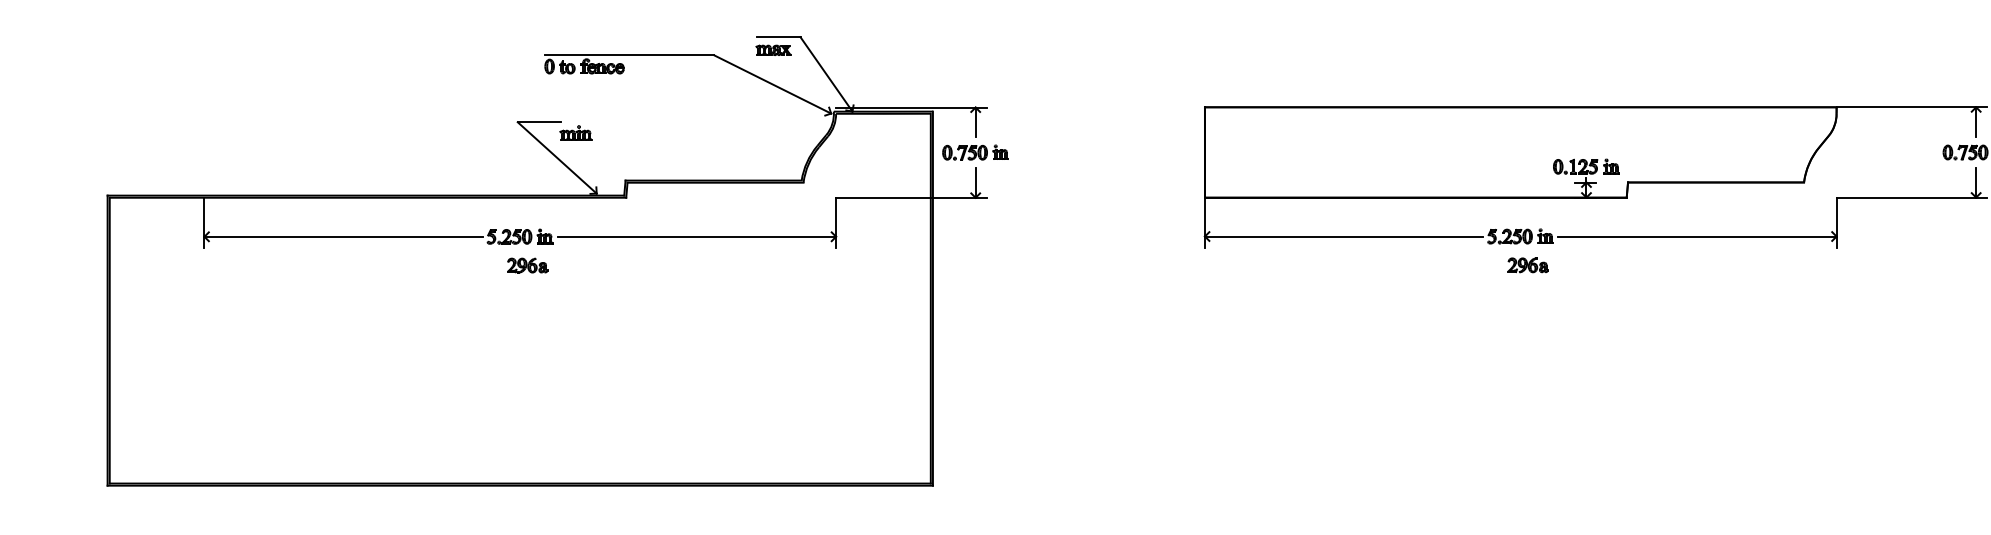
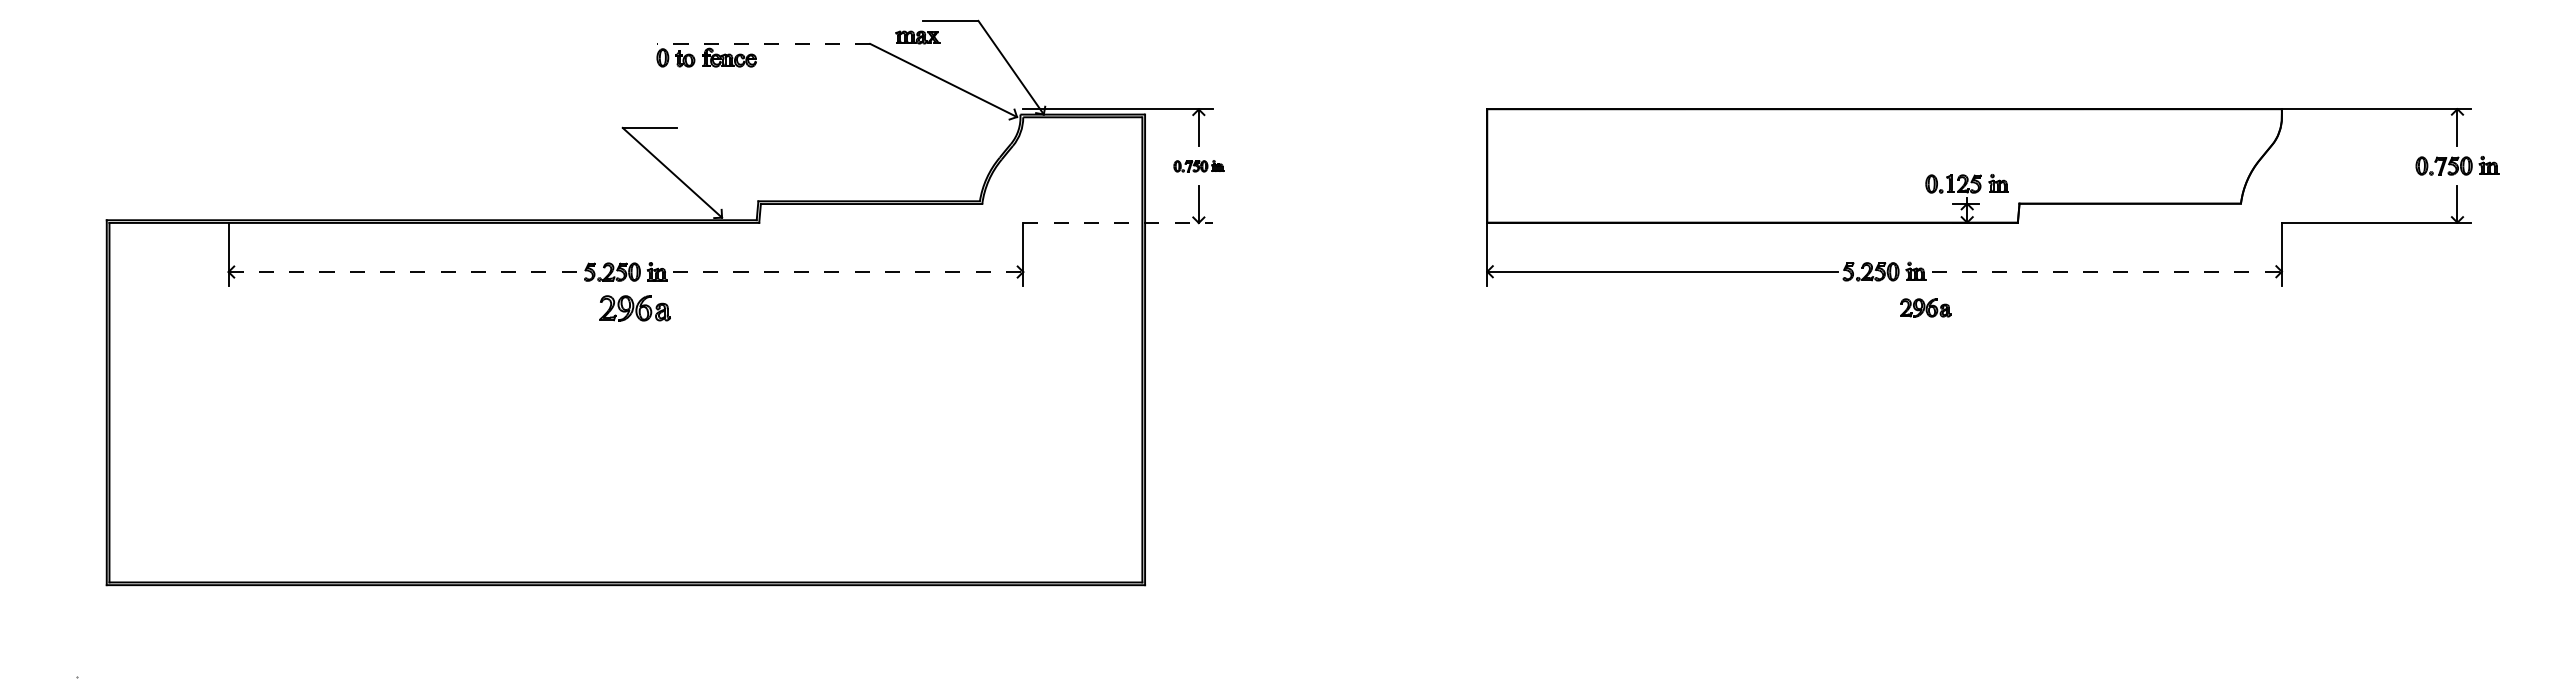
part: (773, 50) -> (917, 37), moved
line: (629, 55) -> (763, 43), solid -> dashed
part: (575, 132) -> (695, 140), removed
part: (975, 152) -> (1198, 166), size x0.6
line: (911, 197) -> (1117, 222), solid -> dashed
line: (1697, 236) -> (2107, 271), solid -> dashed
line: (344, 237) -> (404, 272), solid -> dashed
line: (697, 237) -> (848, 272), solid -> dashed
part: (527, 264) -> (634, 307), size x1.4
part: (1527, 264) -> (1925, 307), moved

